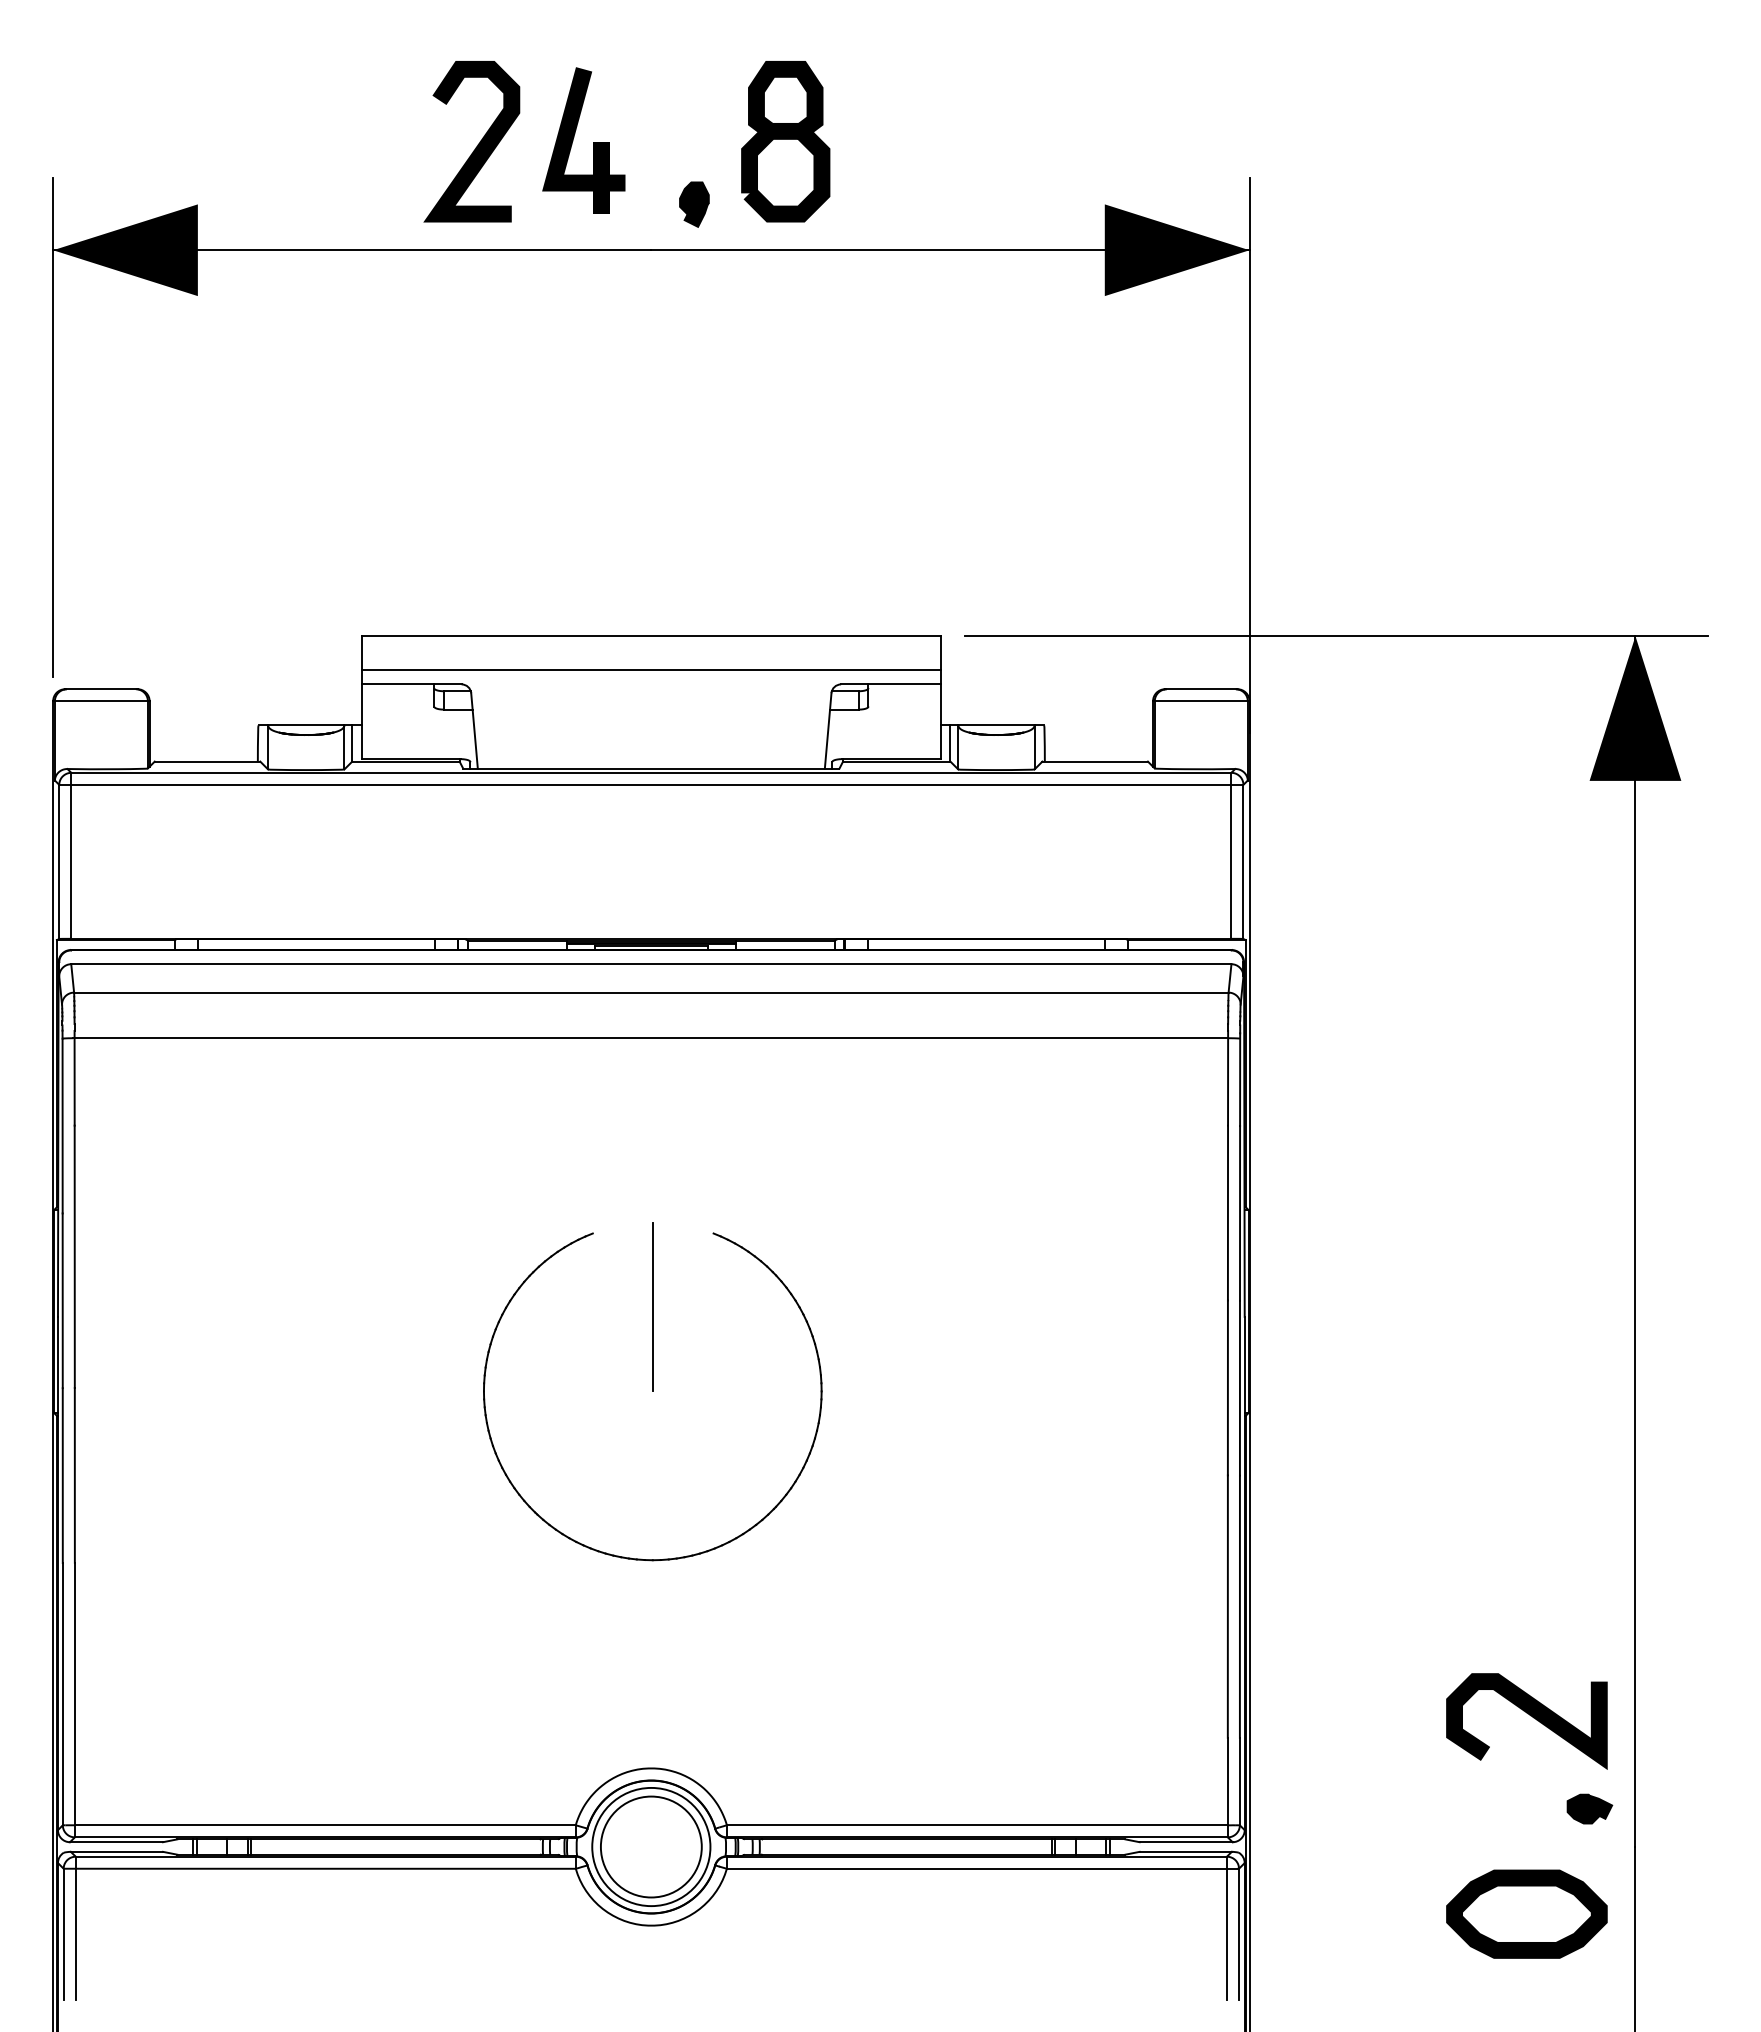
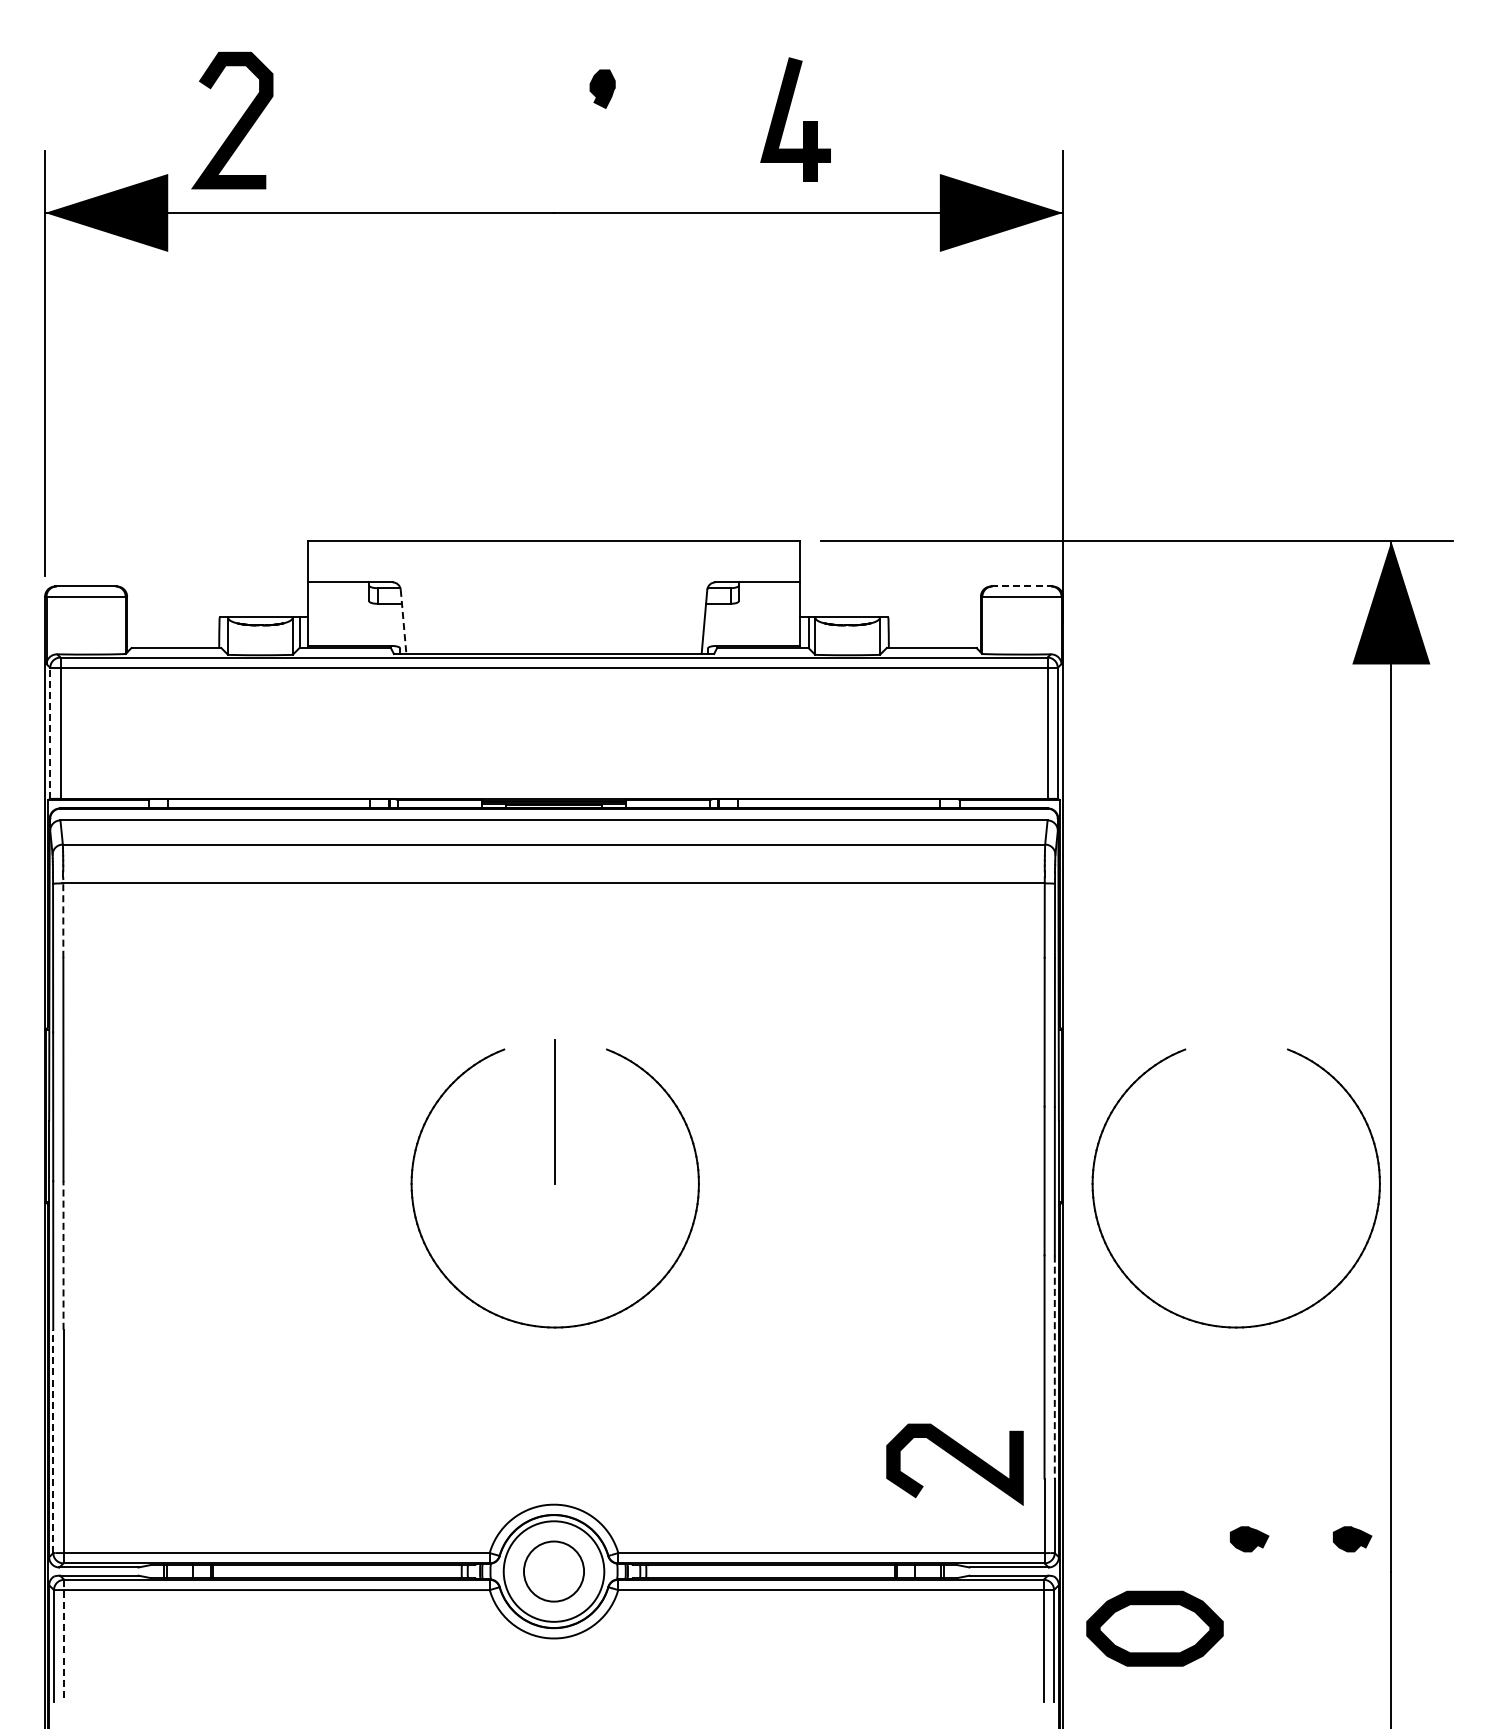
part: (574, 138) -> (787, 117), moved
part: (785, 141) -> (668, 120), removed
curve: (477, 143) -> (237, 122), moved
part: (694, 203) -> (602, 88), moved
line: (650, 670) -> (553, 570), removed
line: (1200, 689) -> (1021, 586), solid -> dashed
line: (474, 731) -> (403, 622), solid -> dashed
line: (59, 862) -> (50, 733), solid -> dashed
line: (74, 1078) -> (63, 917), solid -> dashed
line: (74, 1474) -> (63, 1254), solid -> dashed
part: (1437, 1557) -> (1222, 1325), added
line: (1239, 1607) -> (1054, 1367), solid -> dashed
line: (63, 1694) -> (53, 1441), solid -> dashed
curve: (1528, 1715) -> (956, 1459), moved
part: (1468, 1809) -> (1249, 1539), added
circle: (650, 1846) -> (553, 1571), size x0.7
part: (1526, 1913) -> (1154, 1628), moved
line: (76, 1929) -> (64, 1641), solid -> dashed

